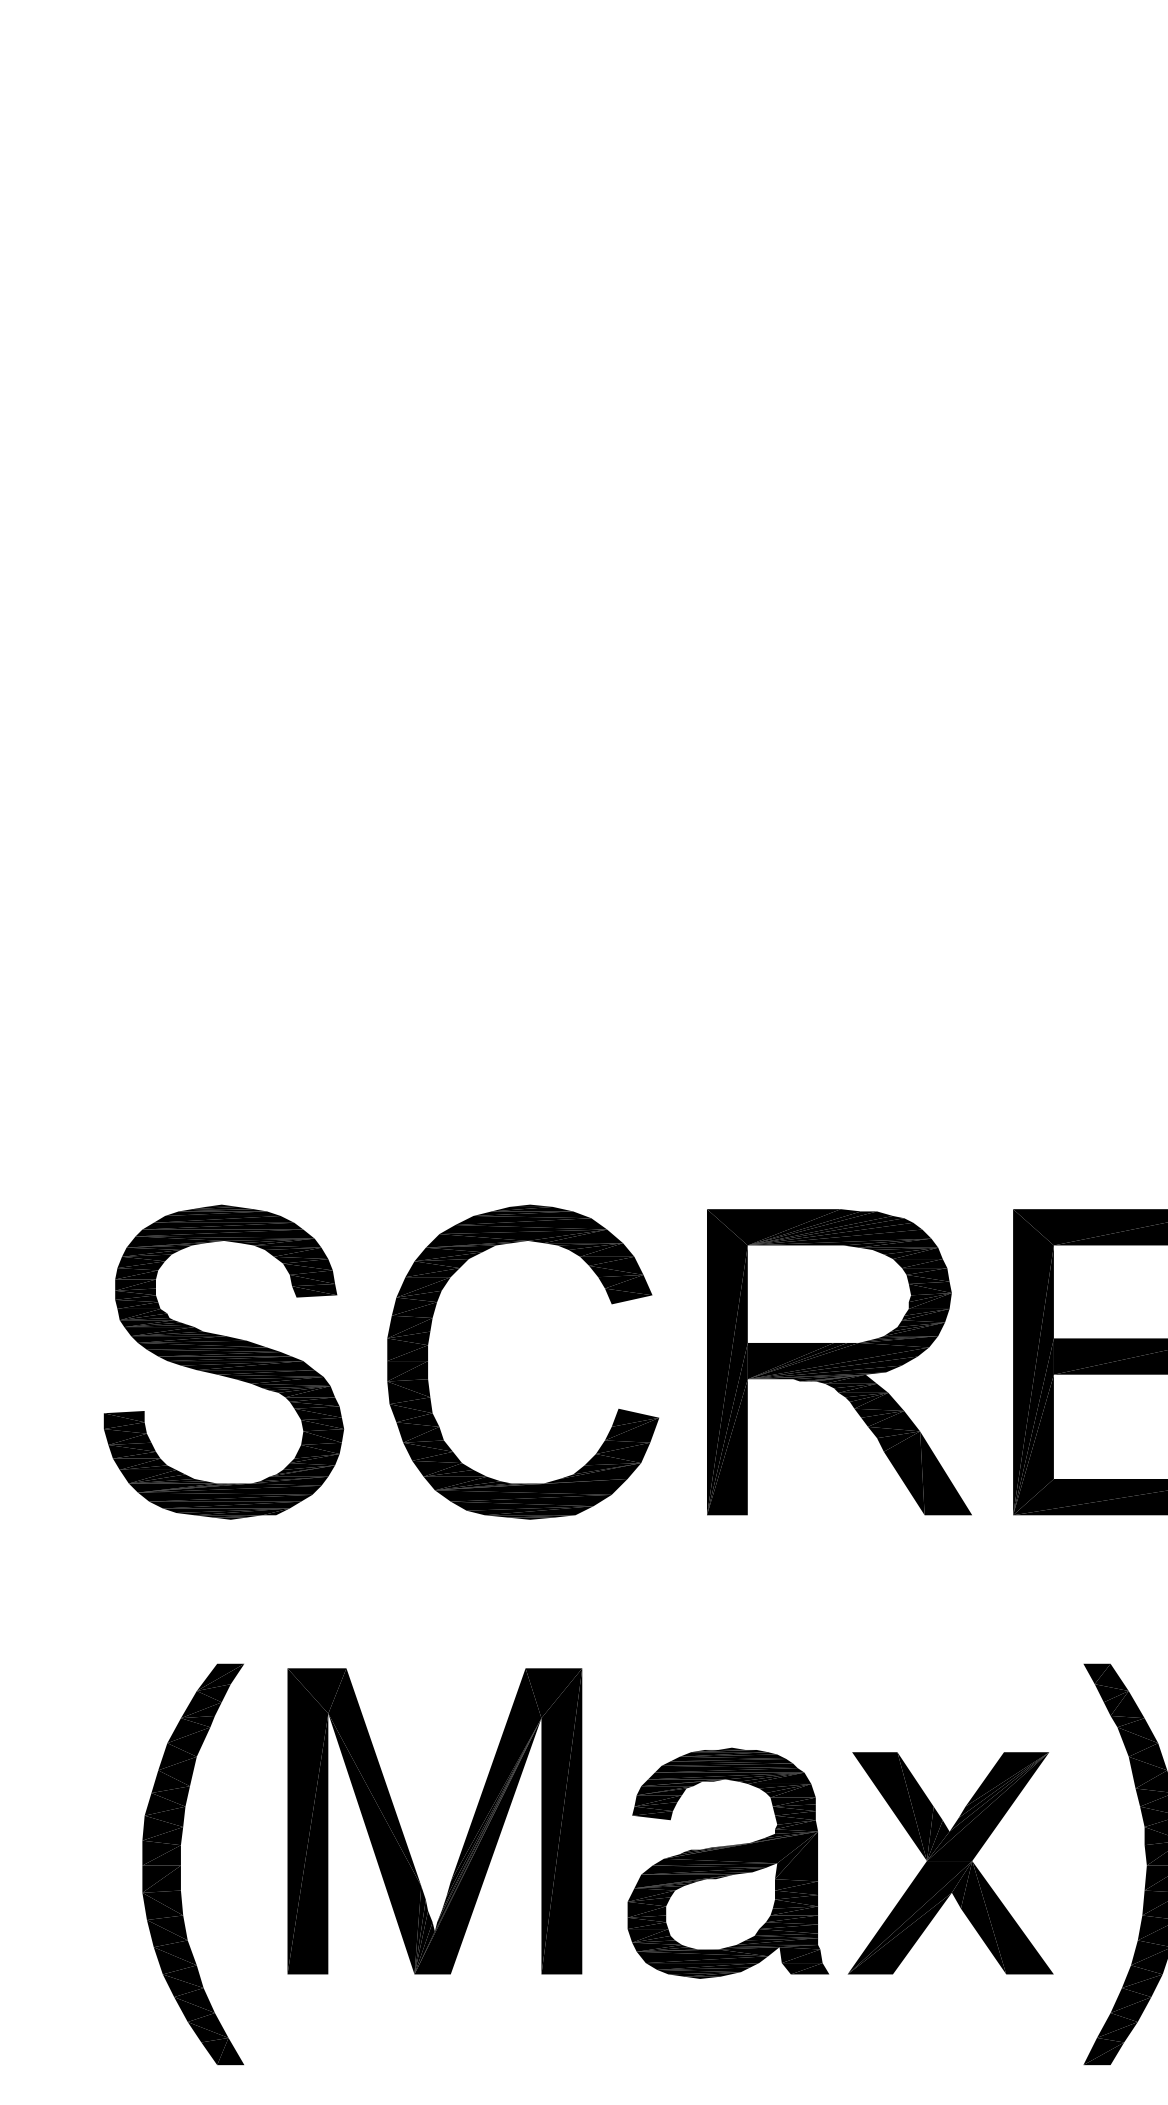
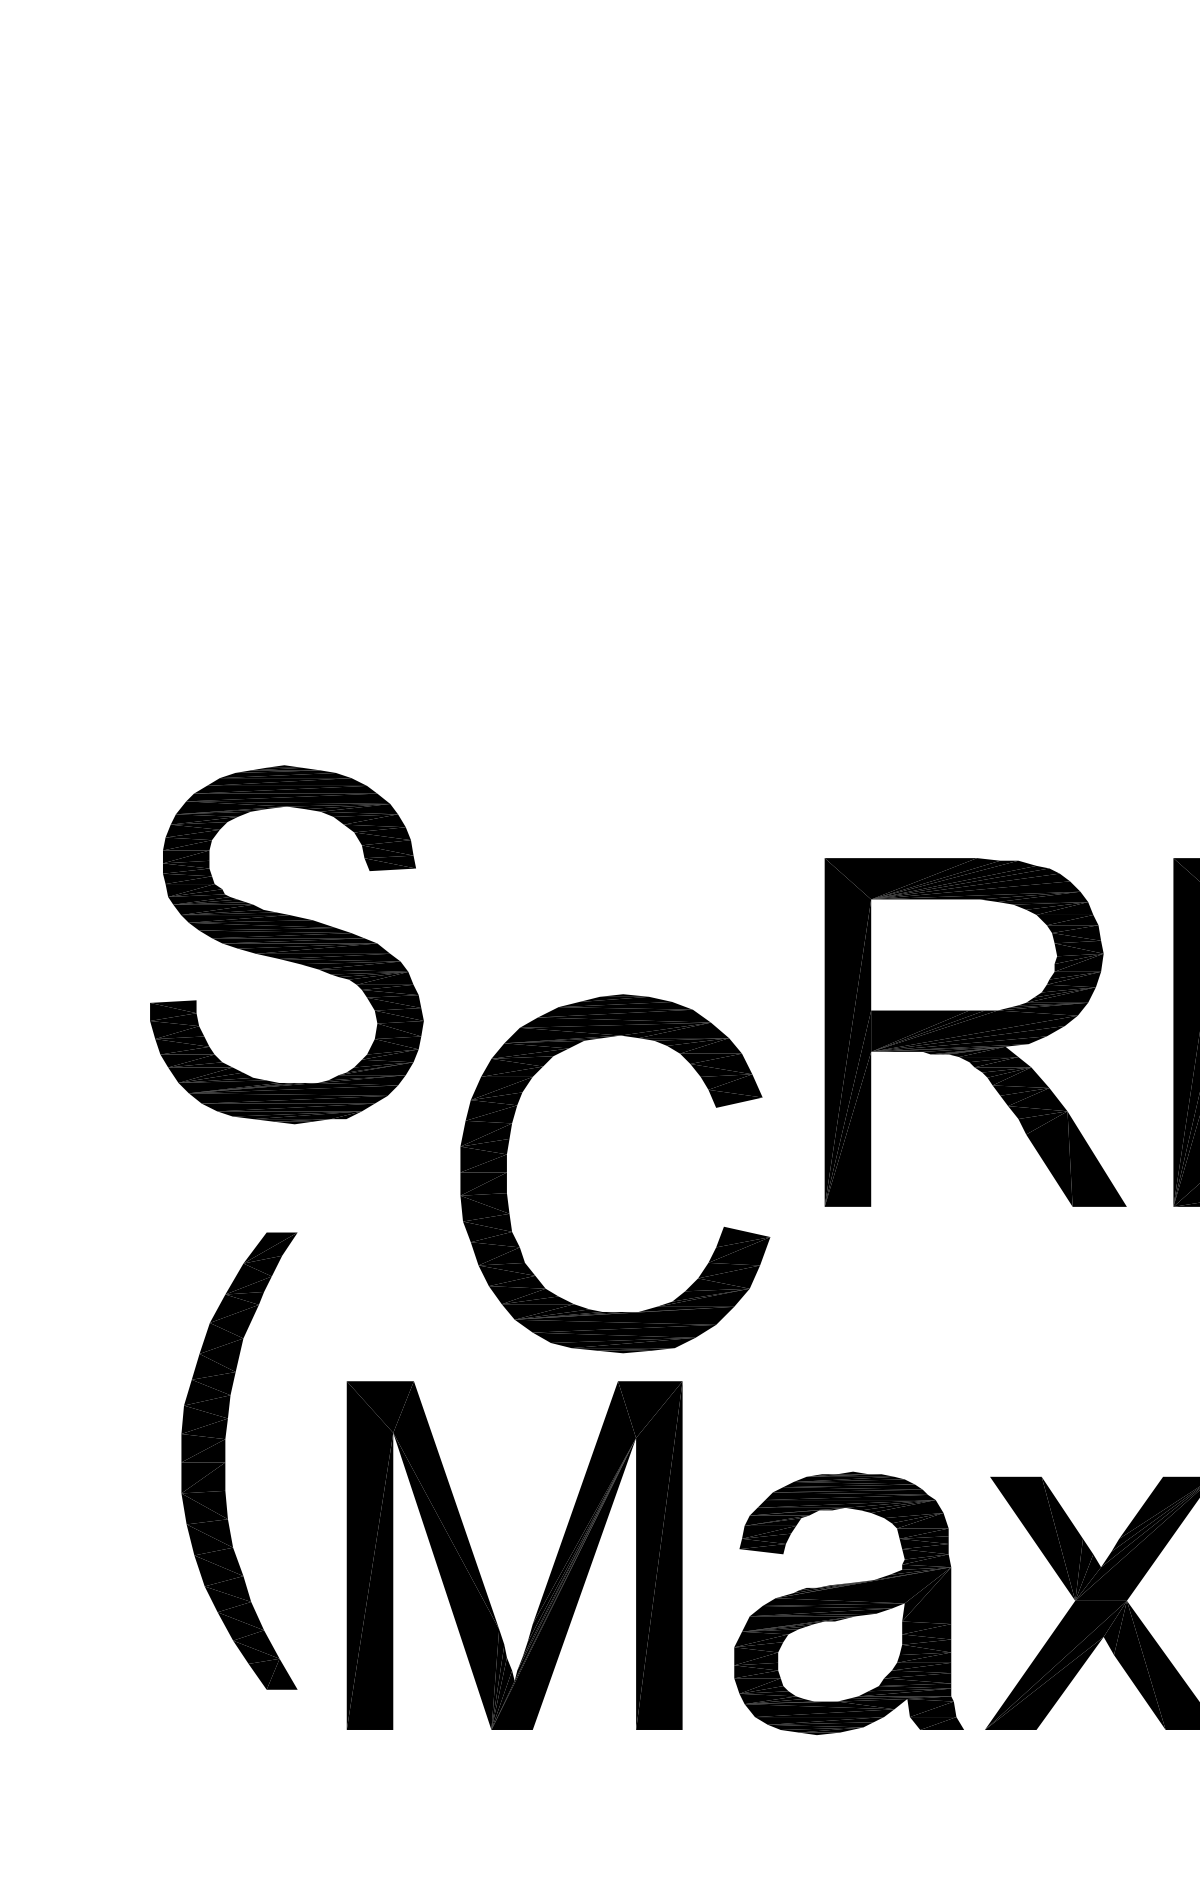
part: (223, 1361) -> (286, 943), moved
part: (427, 1361) -> (506, 1172), moved
part: (180, 1864) -> (224, 1461), moved

